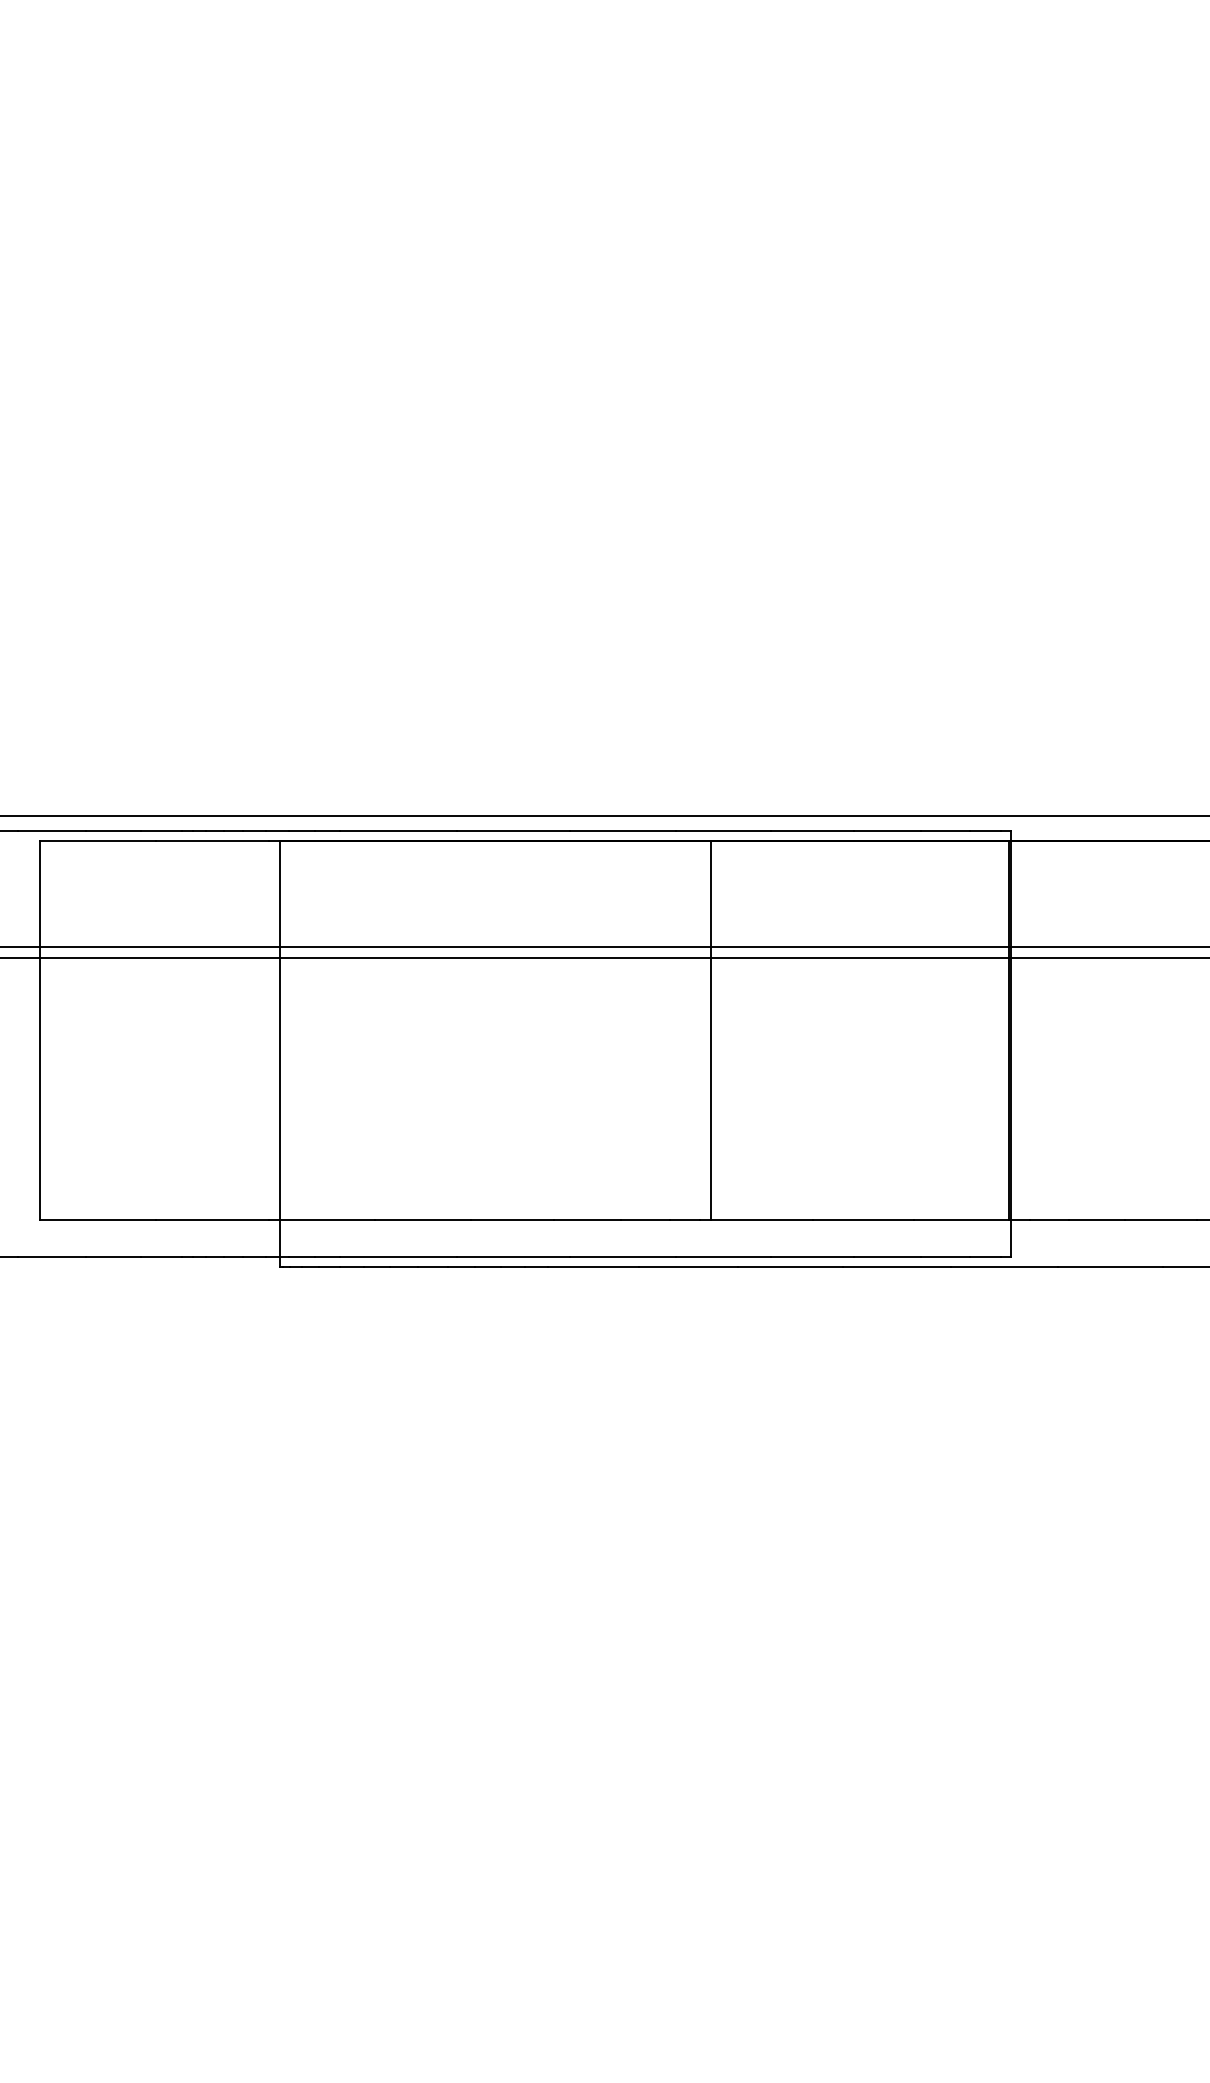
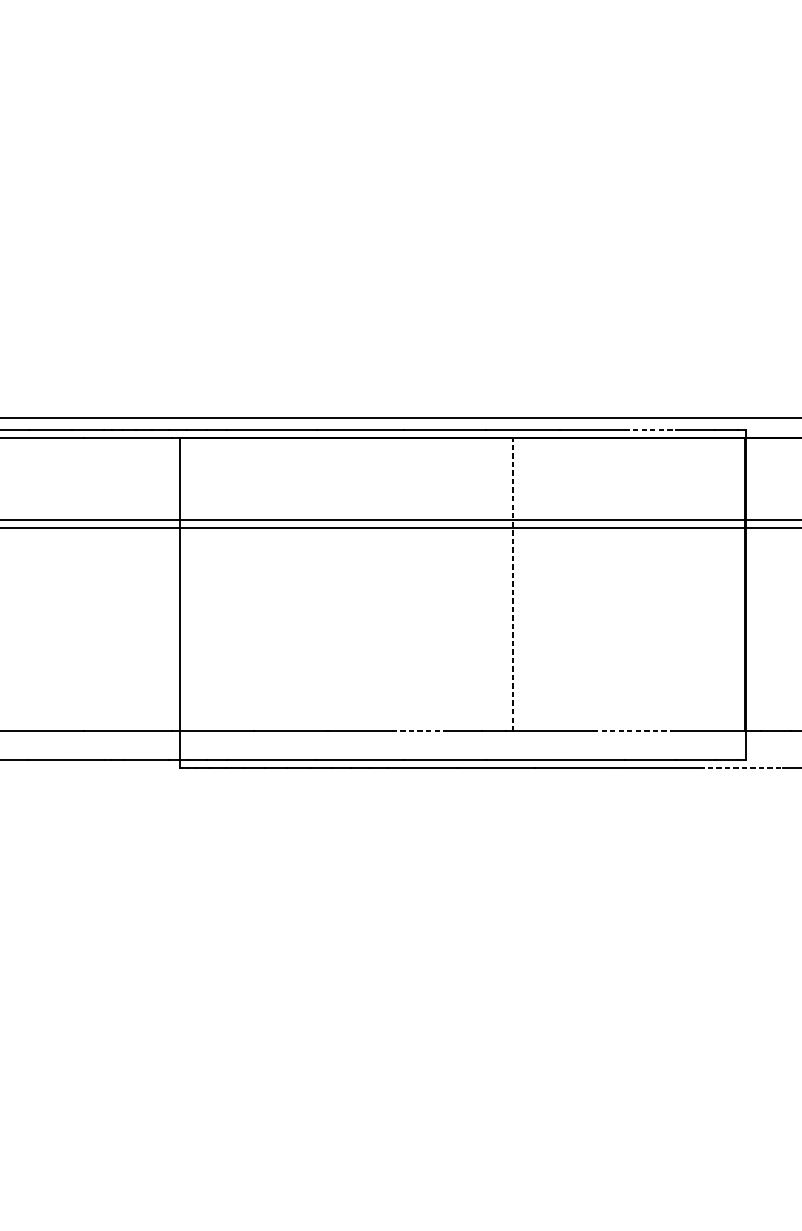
line: (887, 830) -> (650, 429), solid -> dashed
line: (710, 1030) -> (513, 584), solid -> dashed
line: (587, 1220) -> (418, 731), solid -> dashed
line: (863, 1220) -> (631, 731), solid -> dashed
line: (1004, 1267) -> (741, 768), solid -> dashed

